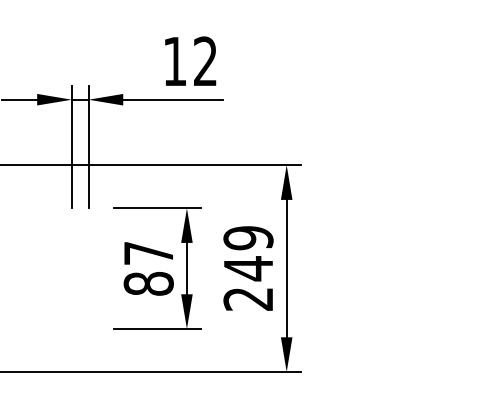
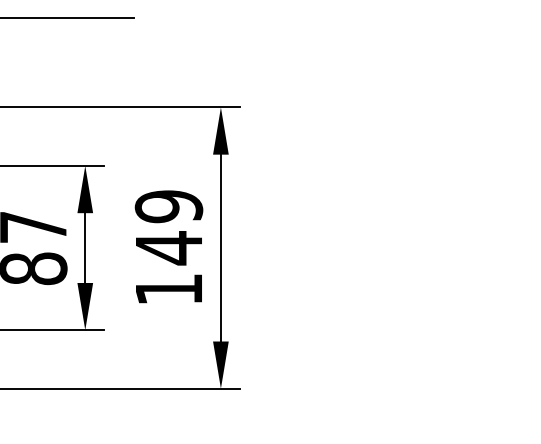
text: (247, 299) -> (167, 290), 249 -> 149

